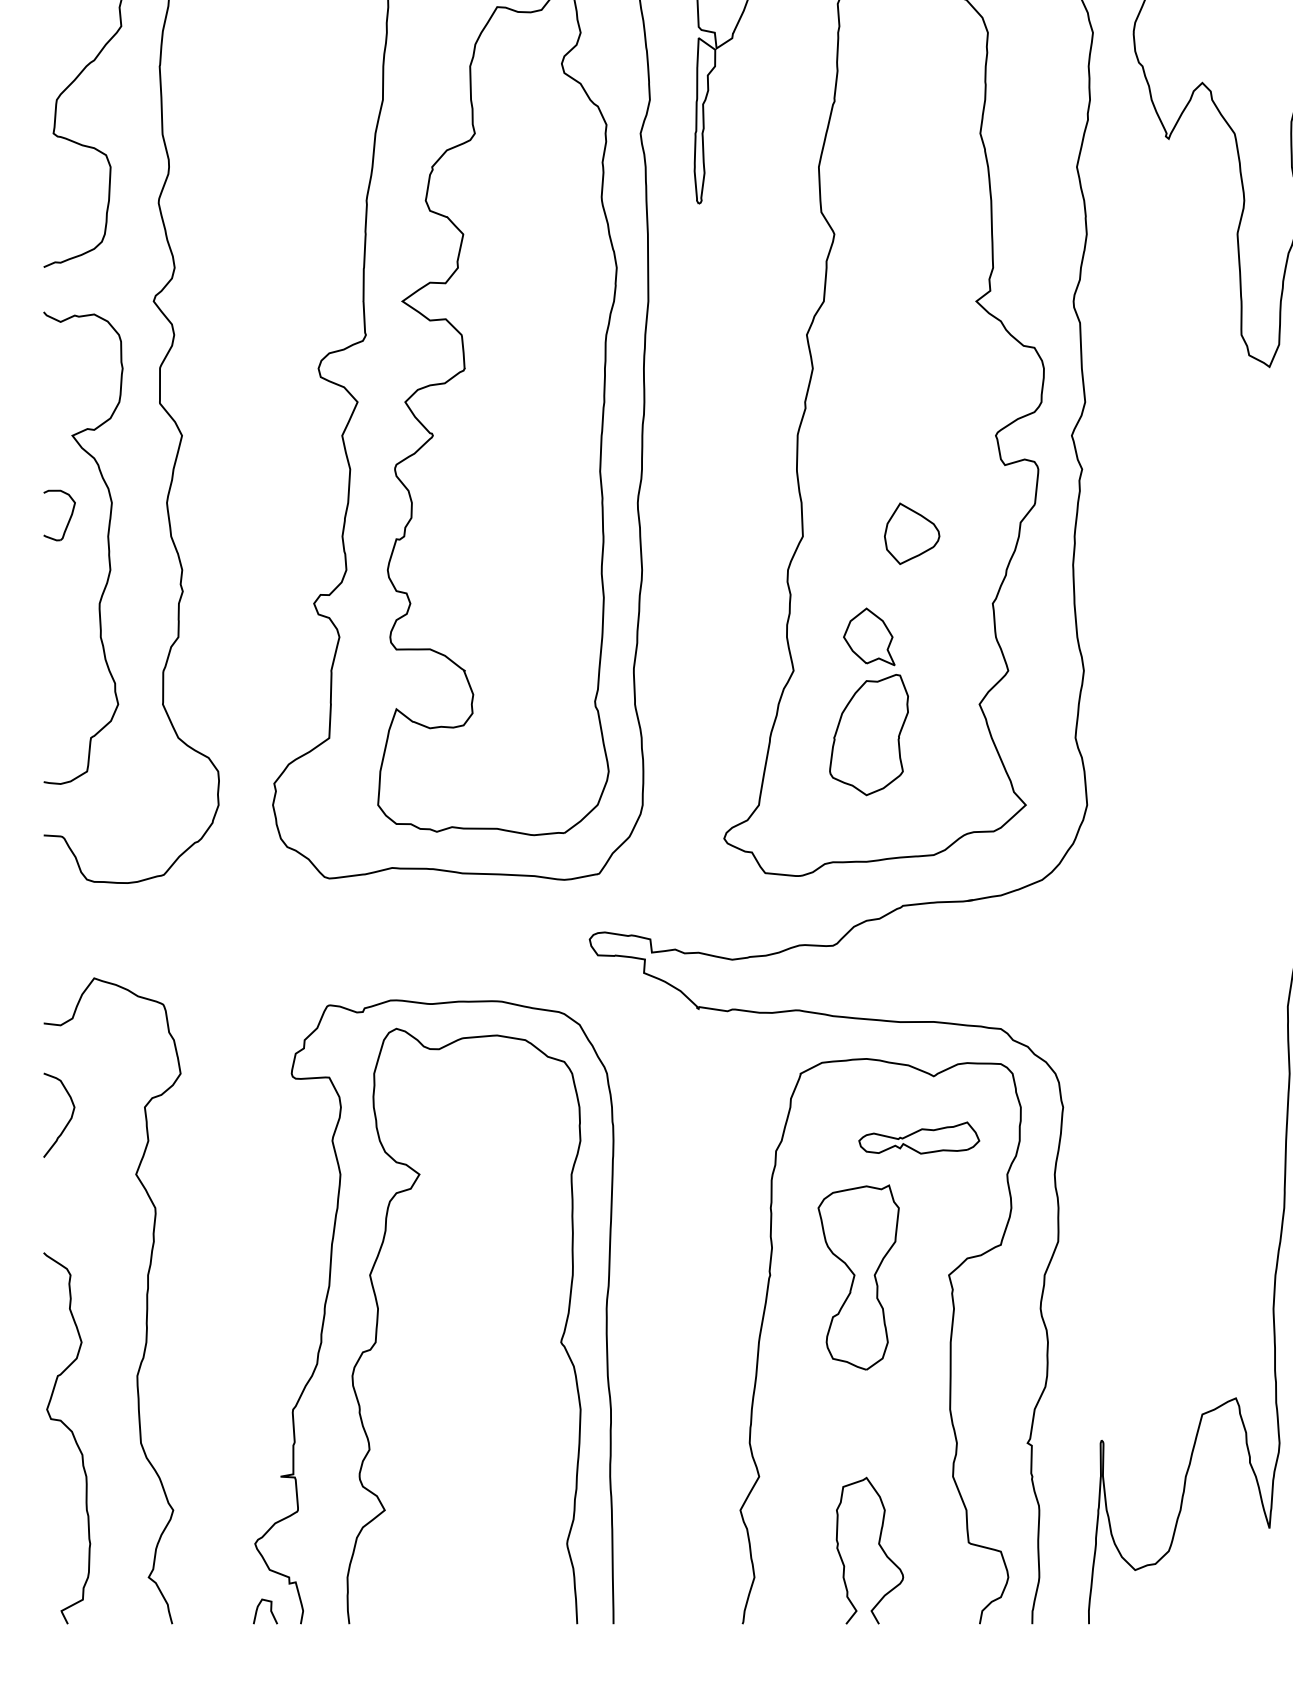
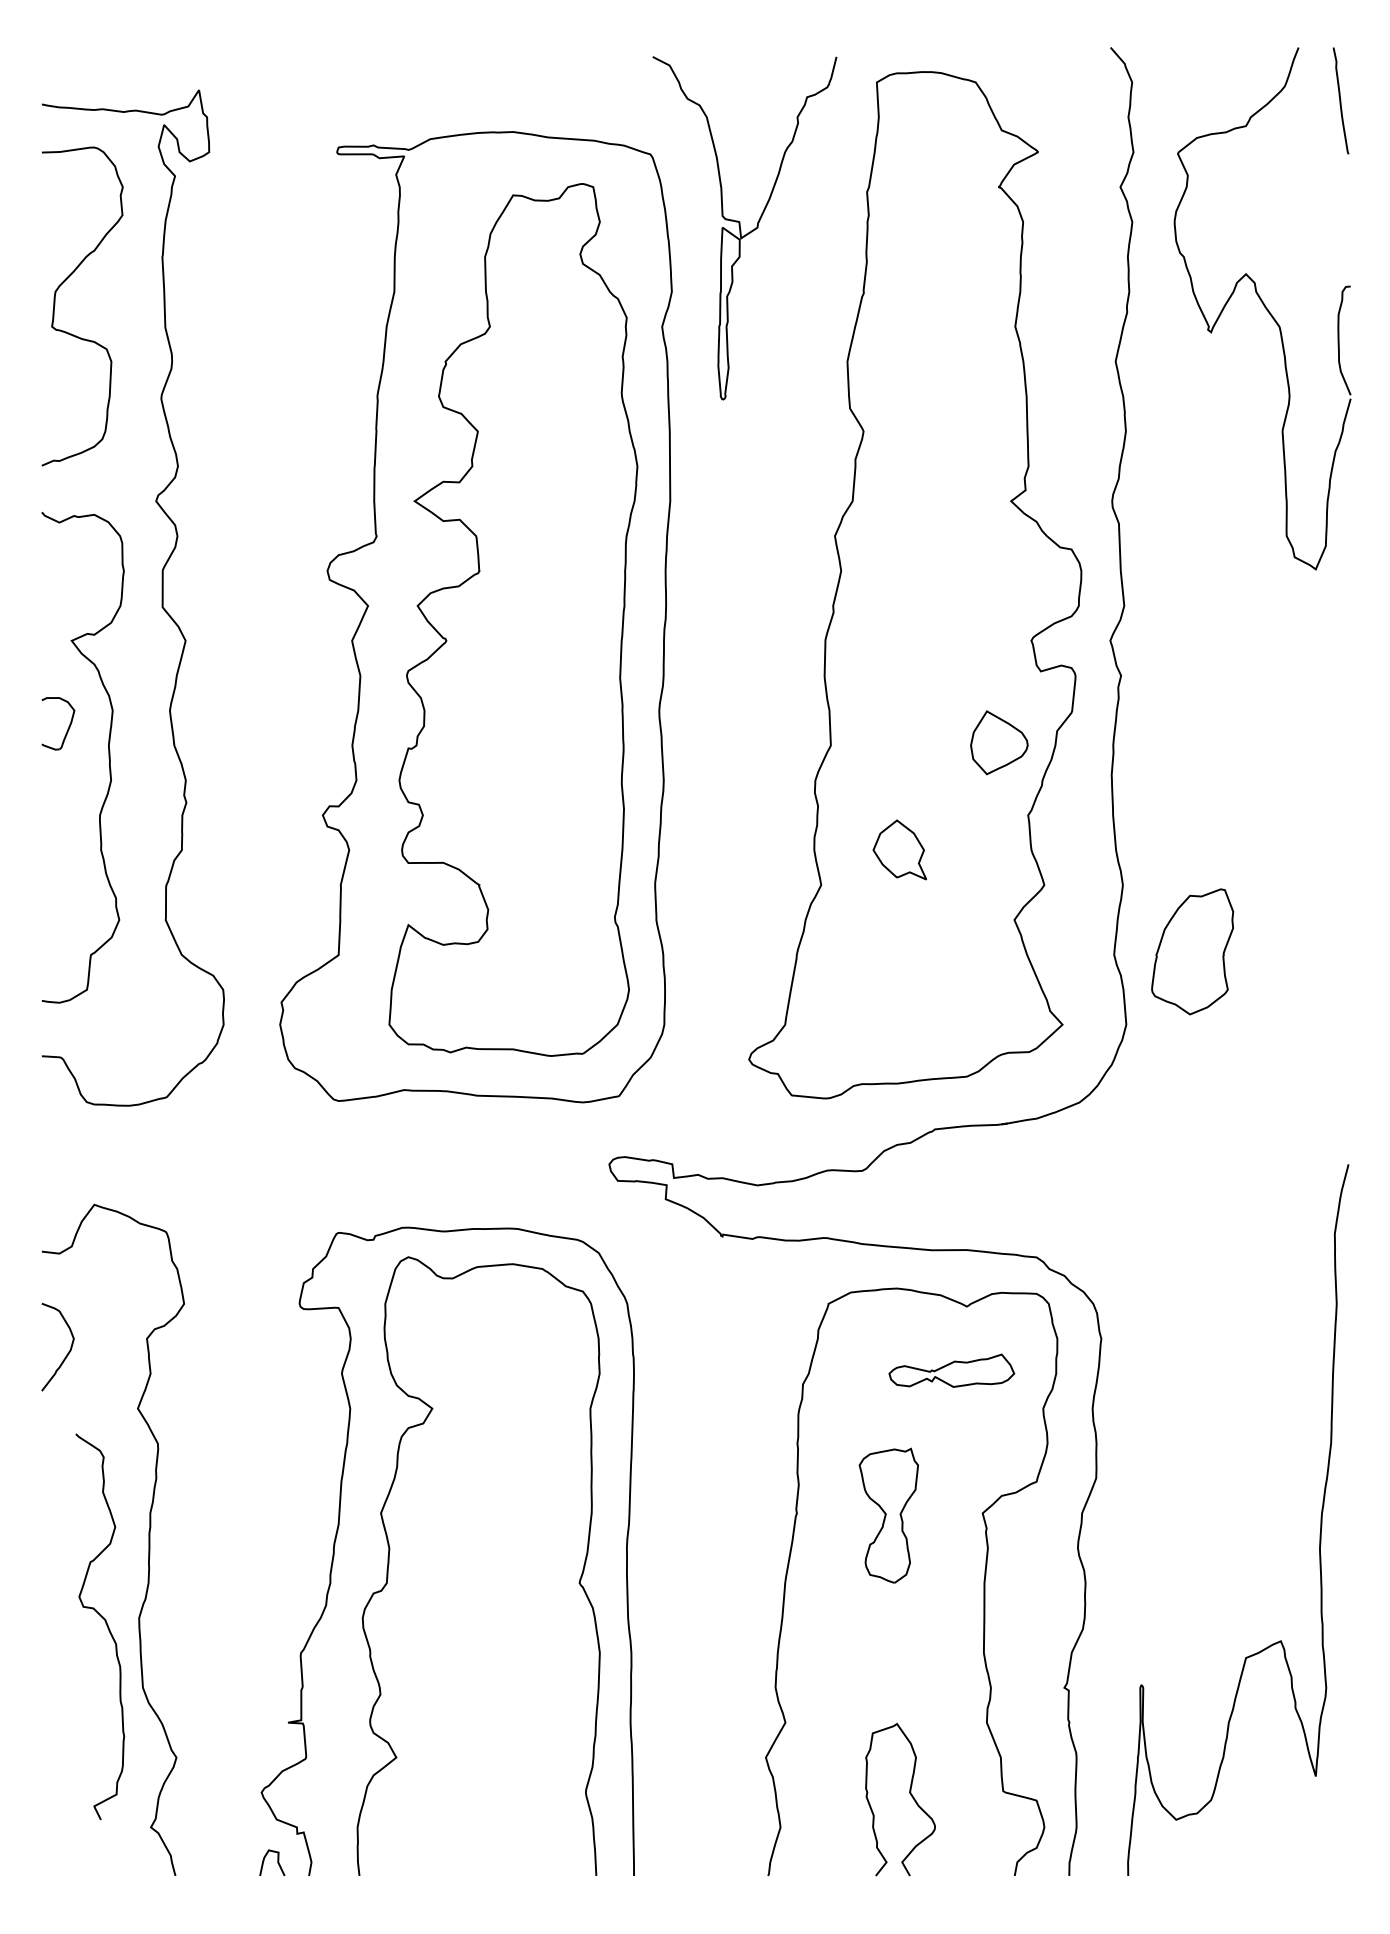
part: (912, 533) -> (999, 742), moved
part: (868, 734) -> (1192, 951), moved
part: (858, 1277) -> (888, 1515), size x0.7
curve: (72, 1435) -> (105, 1623), moved

